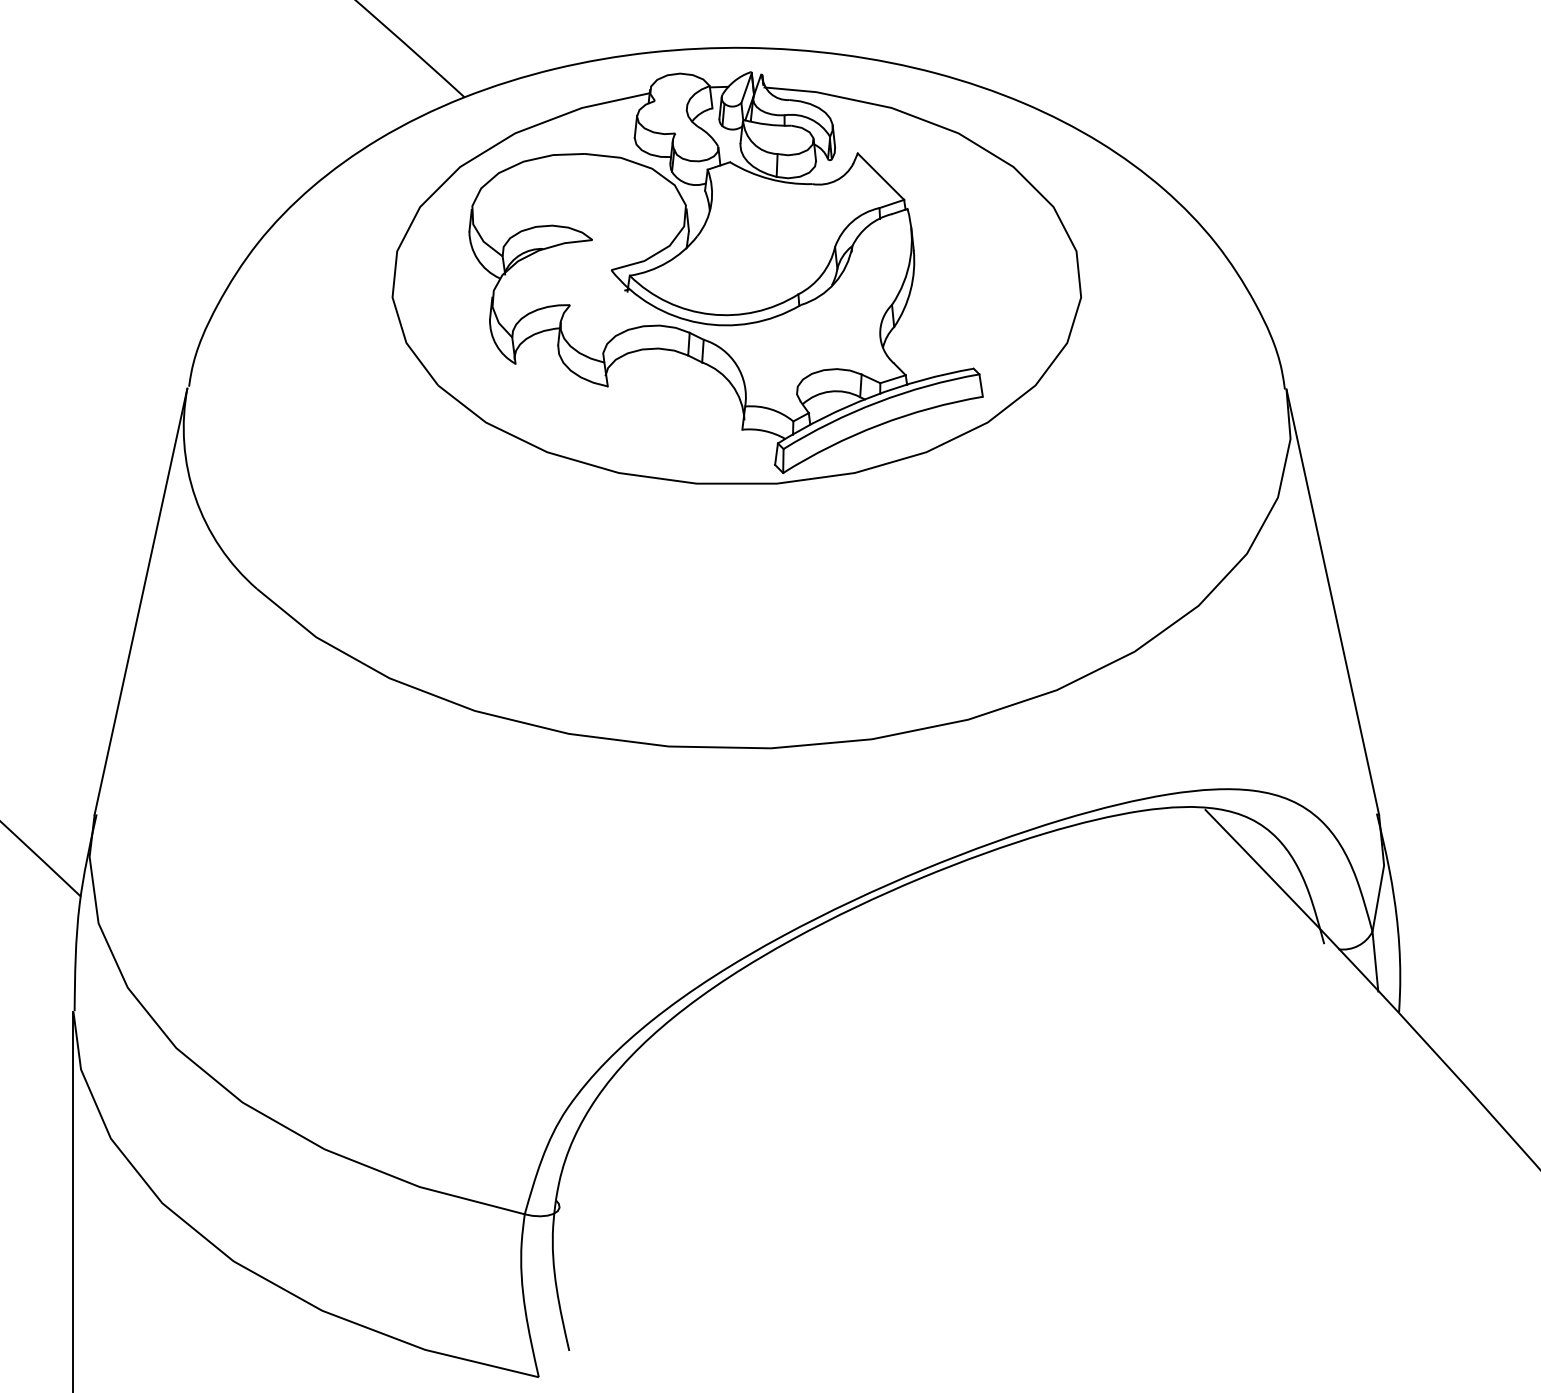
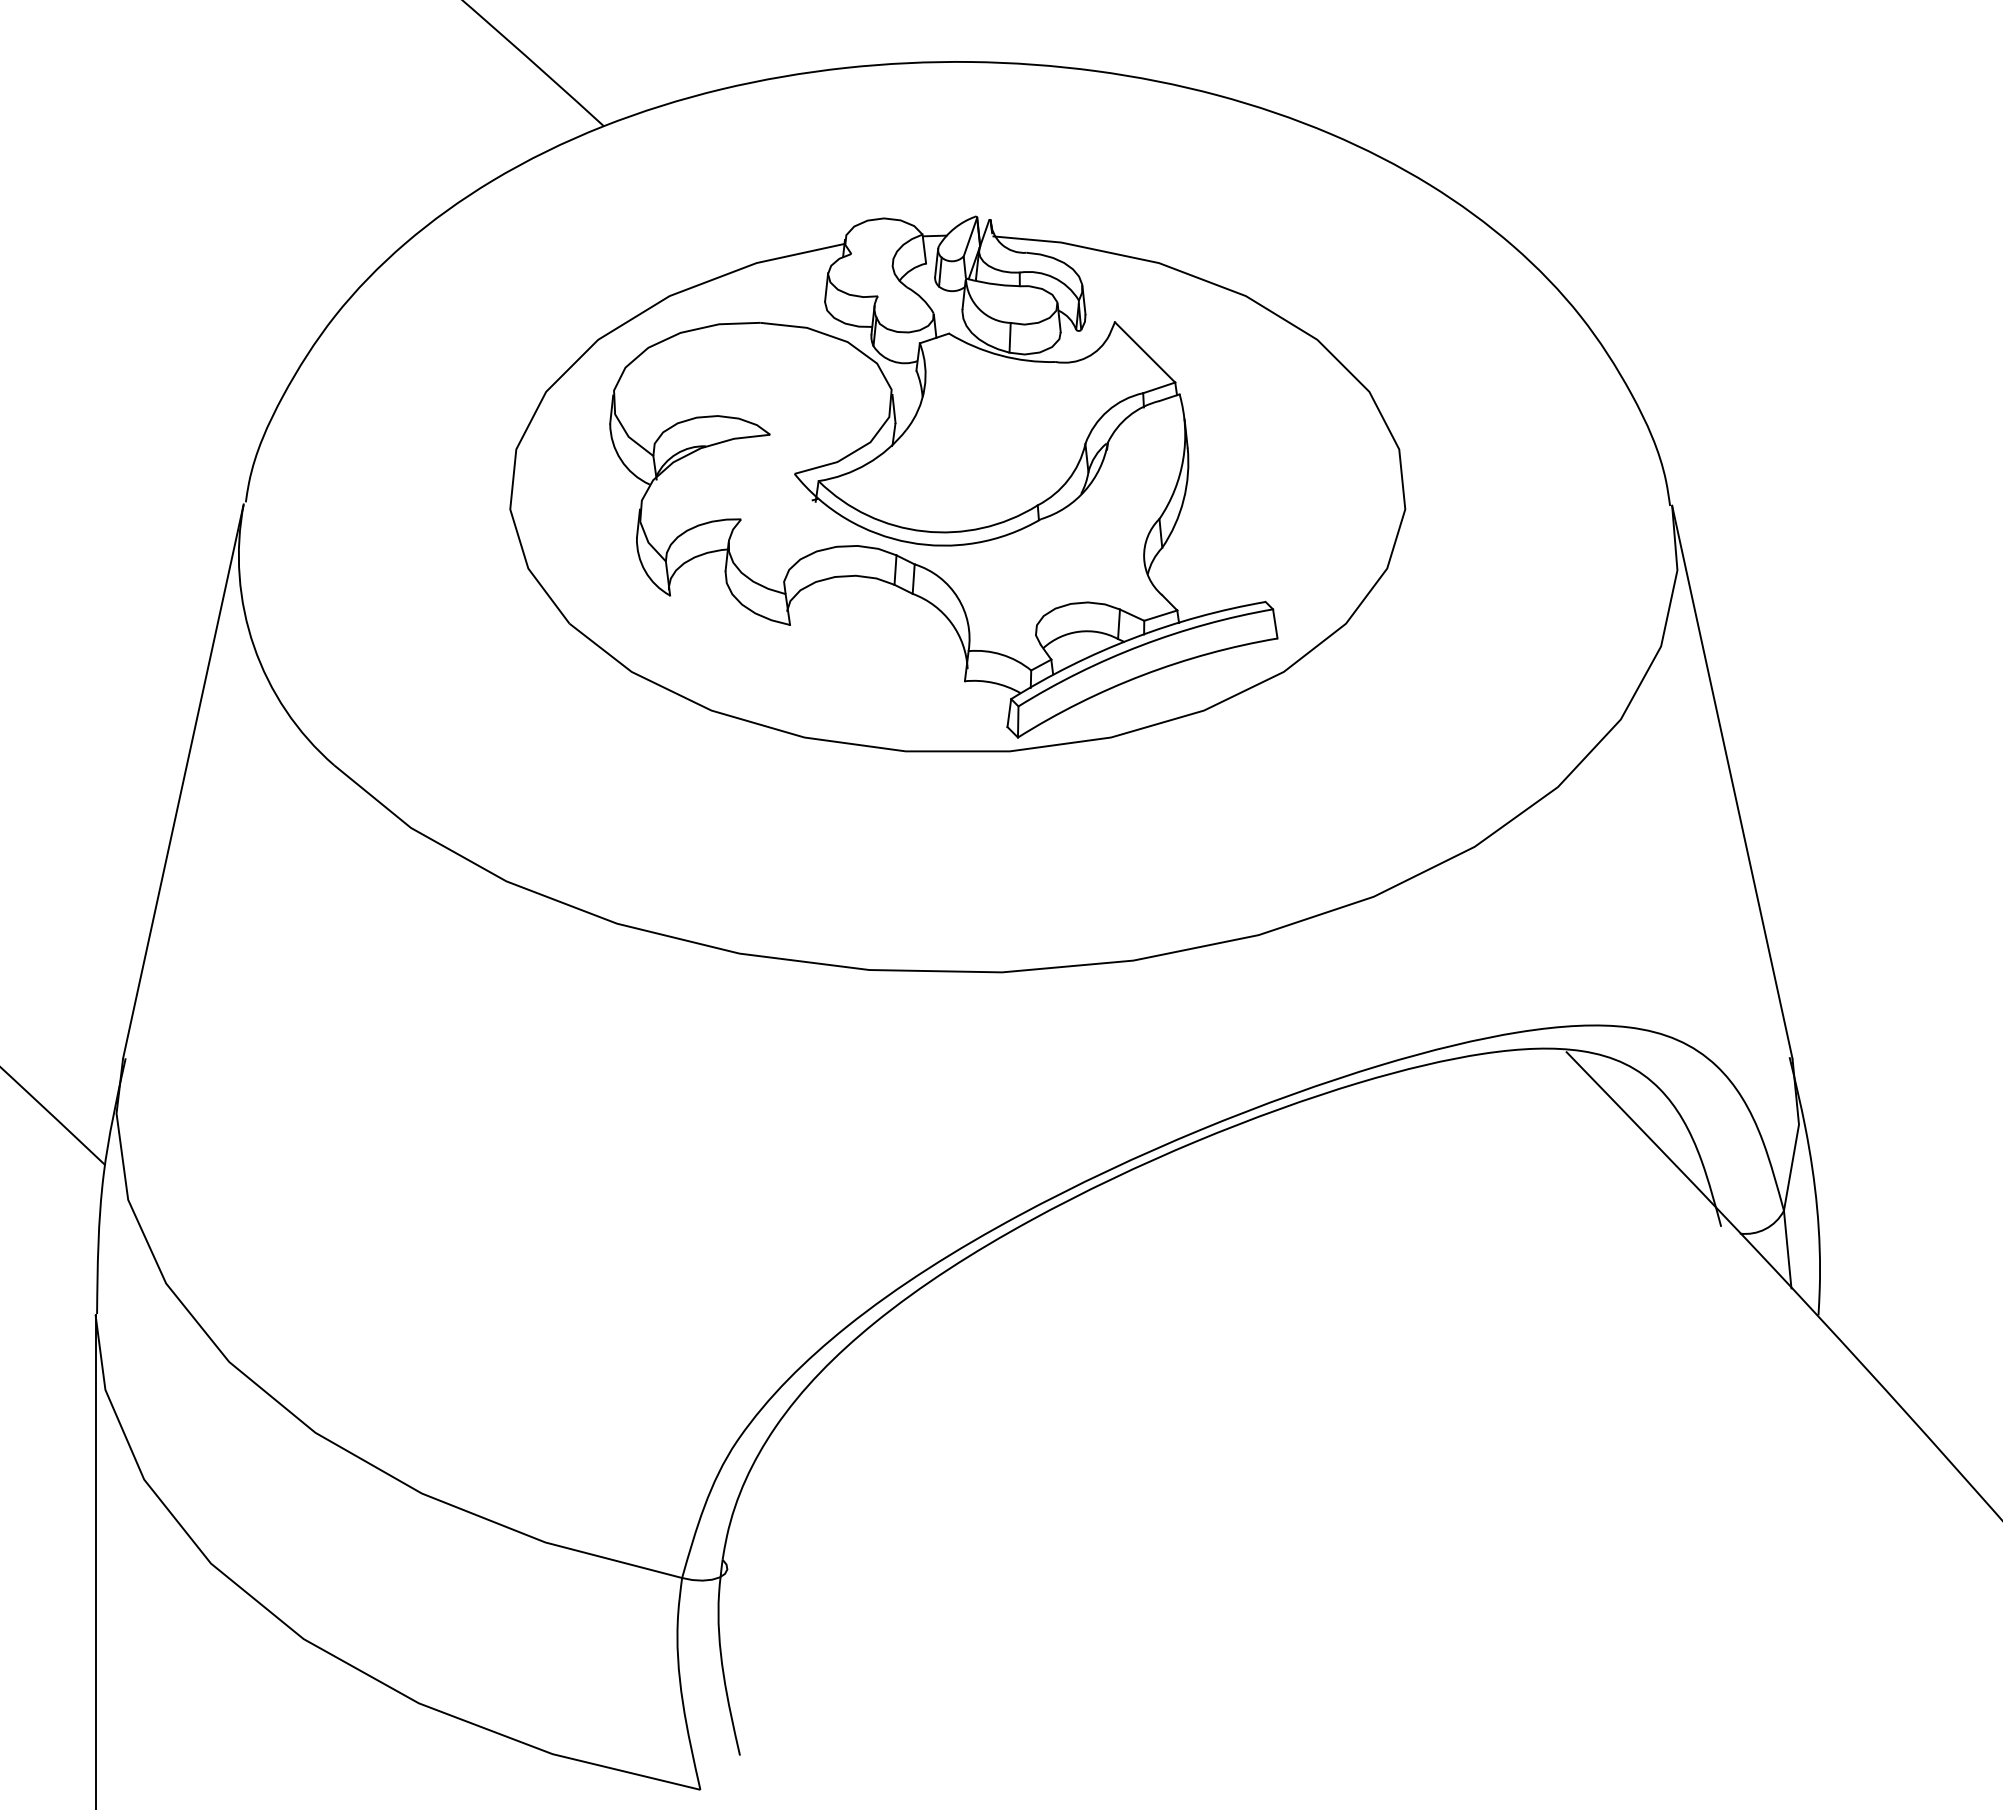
part: (736, 277) -> (957, 483), moved

